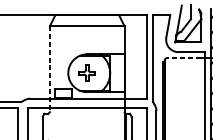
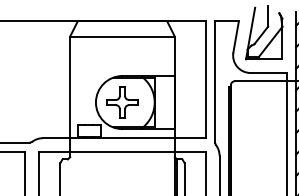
line: (184, 58) -> (258, 81), dashed -> solid
line: (50, 69) -> (70, 97), dashed -> solid
part: (87, 73) -> (122, 102), size x1.43

